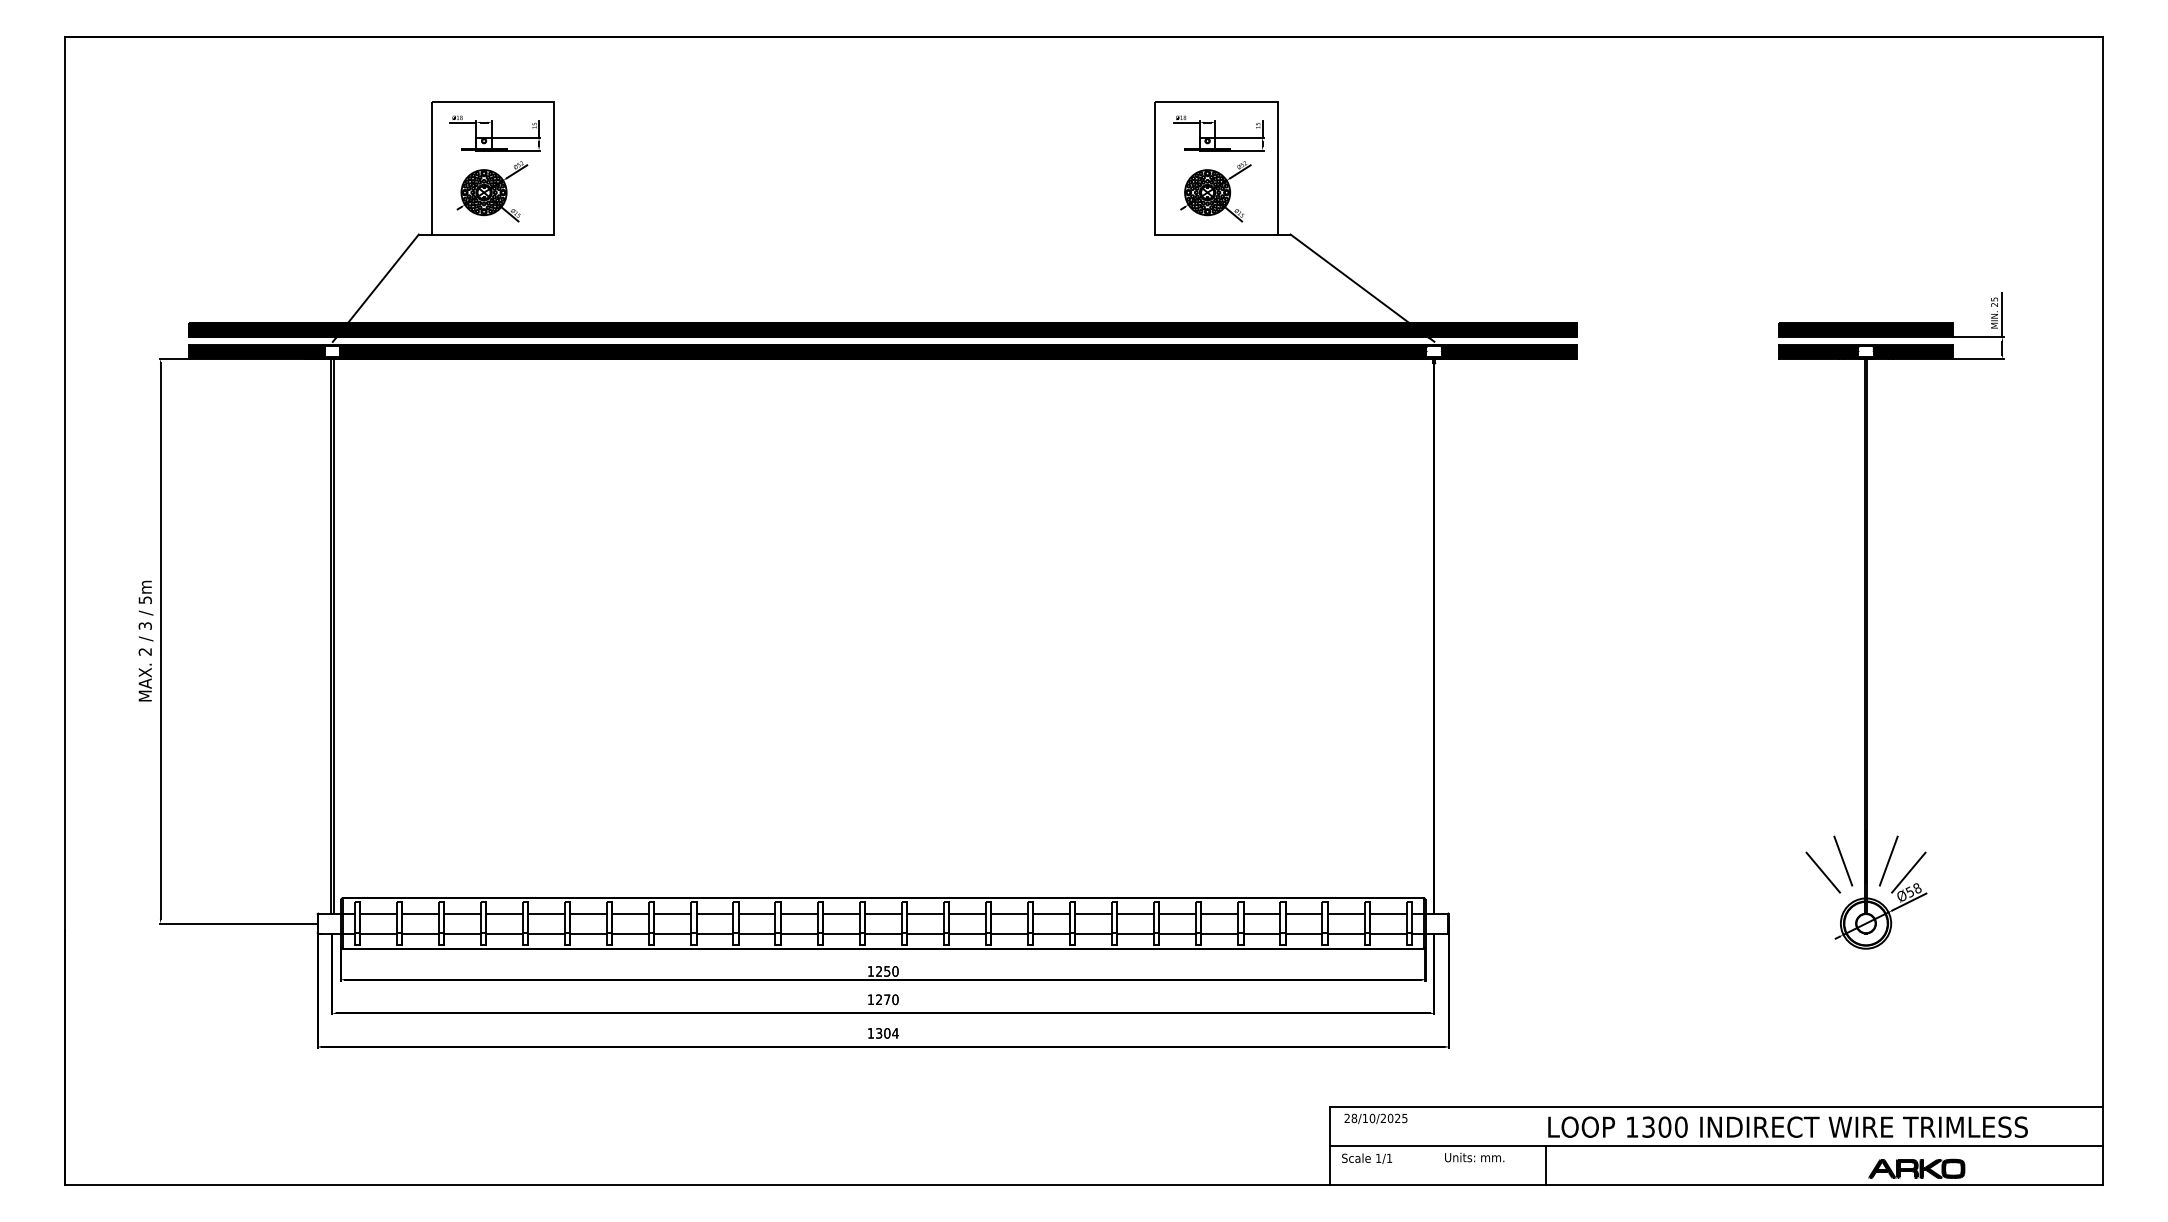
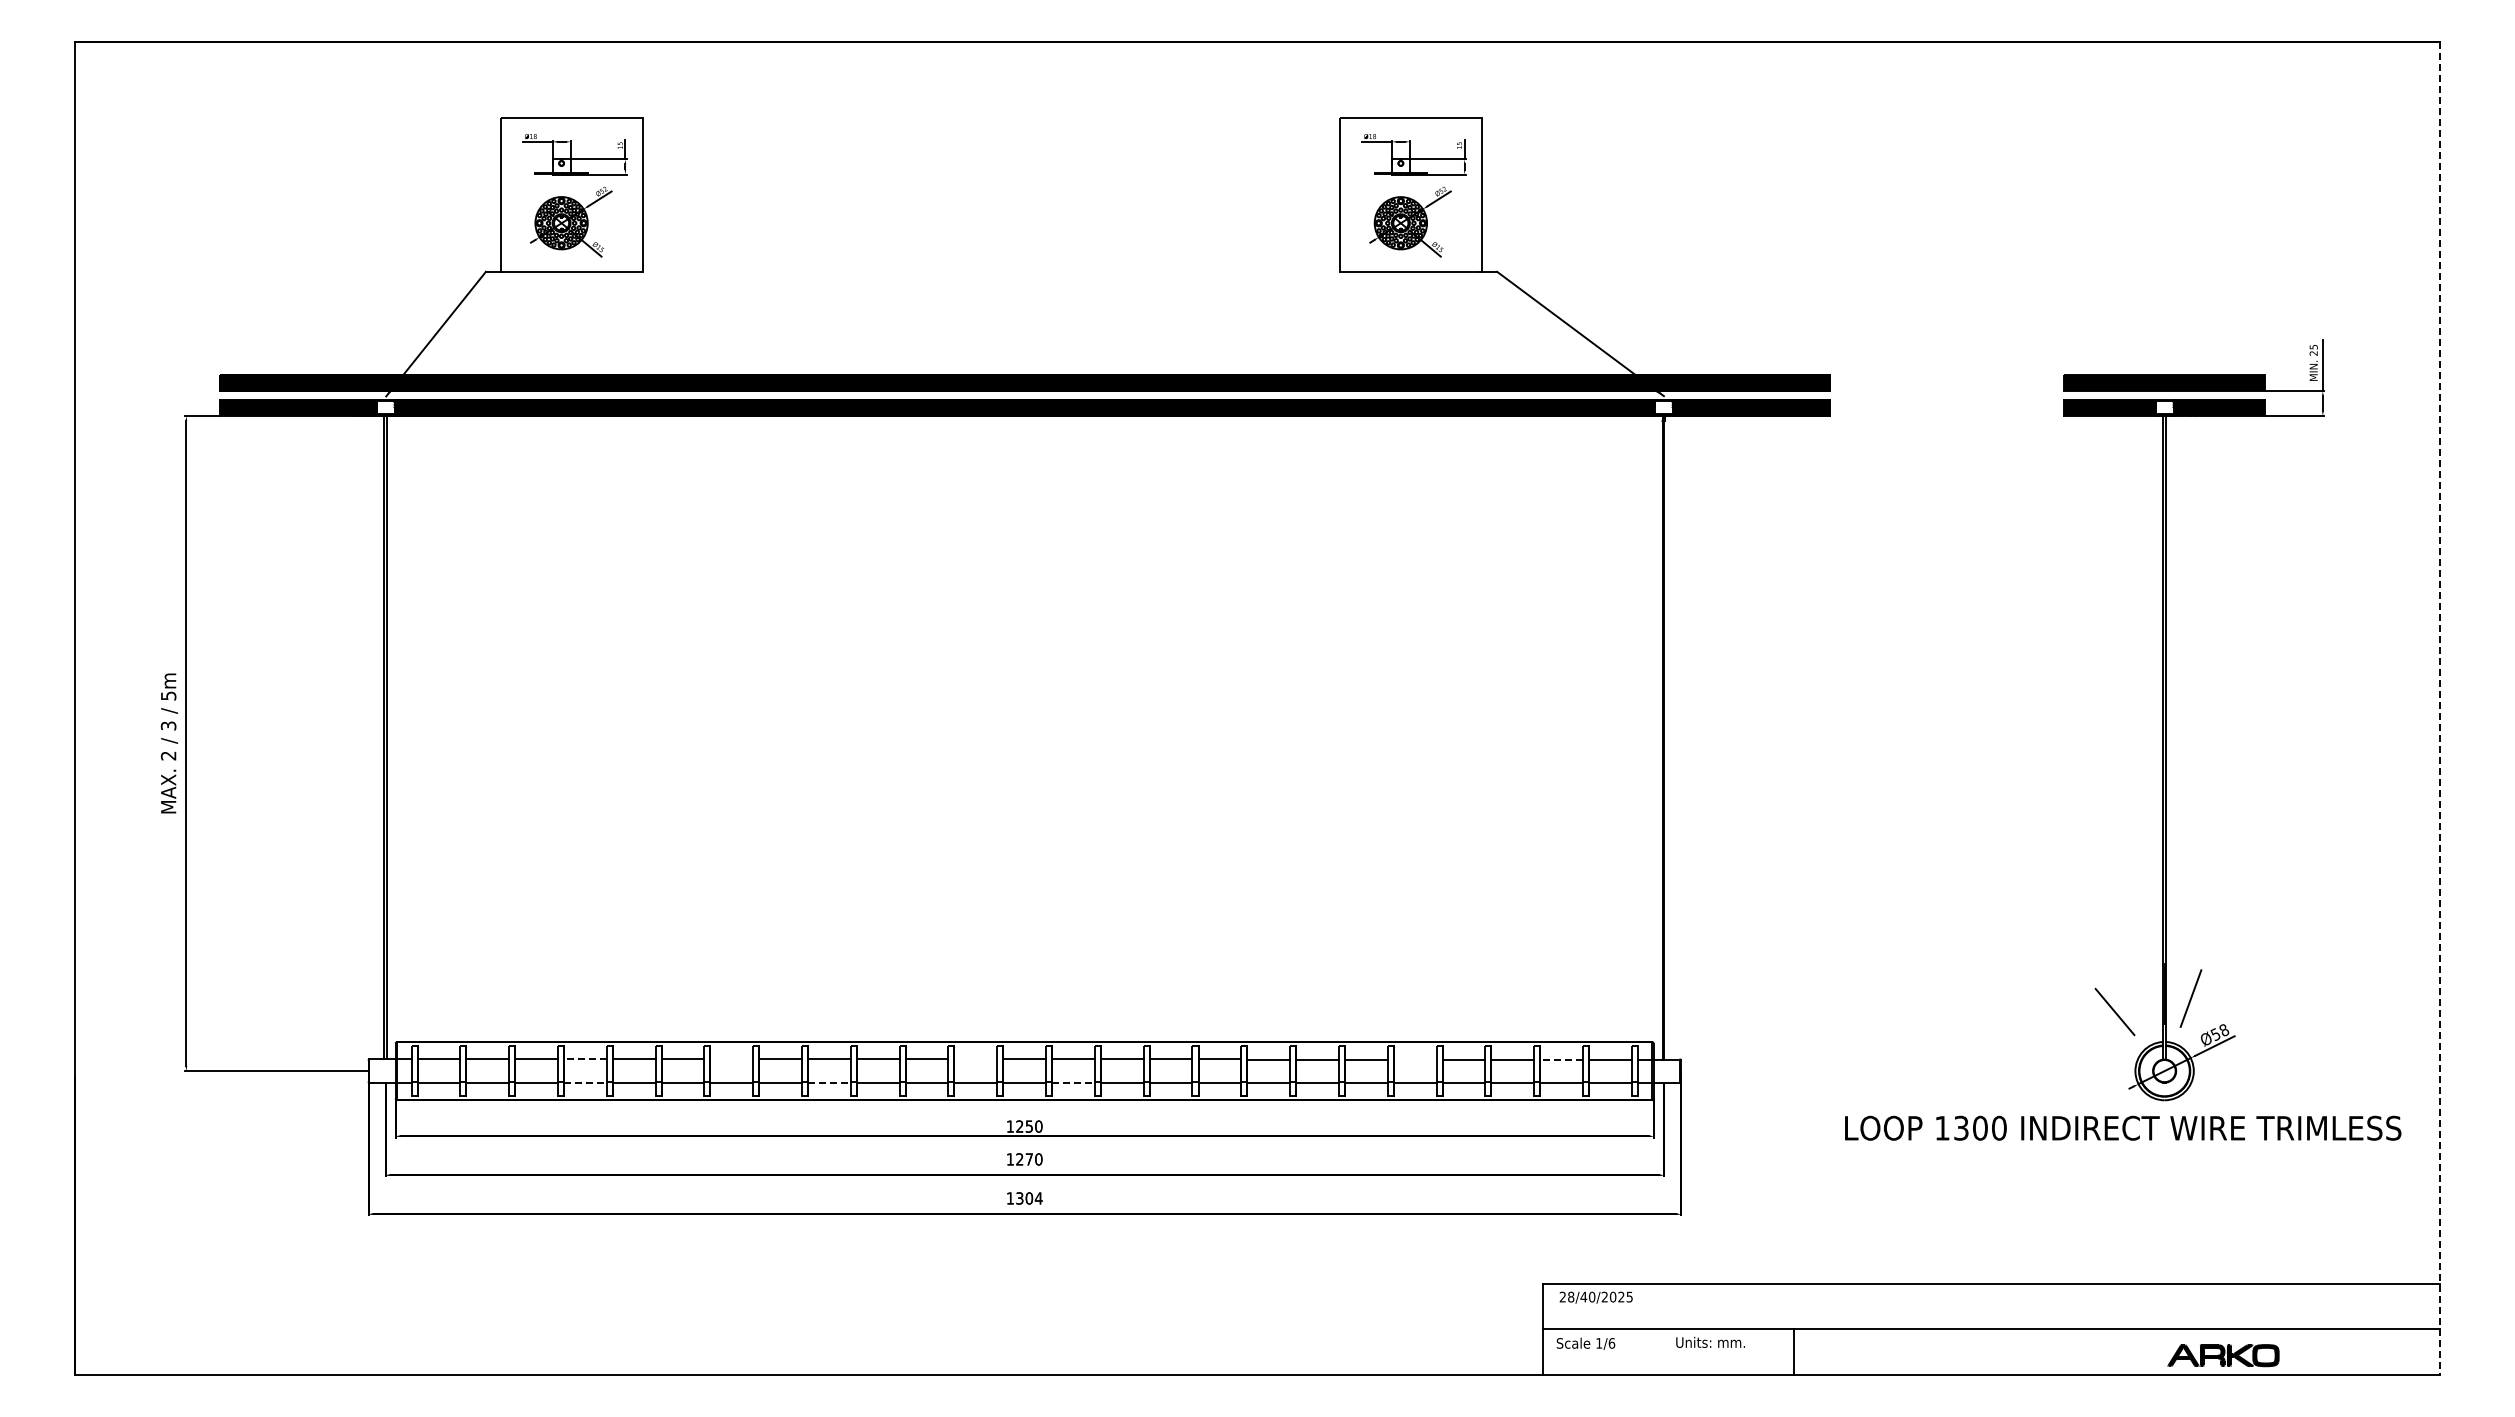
line: (2103, 611) -> (2439, 708), solid -> dashed
line: (1842, 861) -> (2137, 998), removed
line: (1908, 872) -> (2213, 1011), removed
line: (503, 913) -> (584, 1059), solid -> dashed
line: (630, 913) -> (731, 1059), removed
line: (840, 913) -> (975, 1059), removed
line: (1219, 913) -> (1414, 1059), removed
line: (1346, 913) -> (1561, 1059), solid -> dashed
line: (504, 933) -> (585, 1082), solid -> dashed
line: (715, 933) -> (829, 1082), solid -> dashed
line: (925, 933) -> (1073, 1082), solid -> dashed
text: (1365, 1117) -> (1583, 1296), 28/10/2025 -> 28/40/2025
text: (1788, 1126) -> (2123, 1127), moved
text: (1389, 1158) -> (1611, 1343), 1/1 -> 1/6

